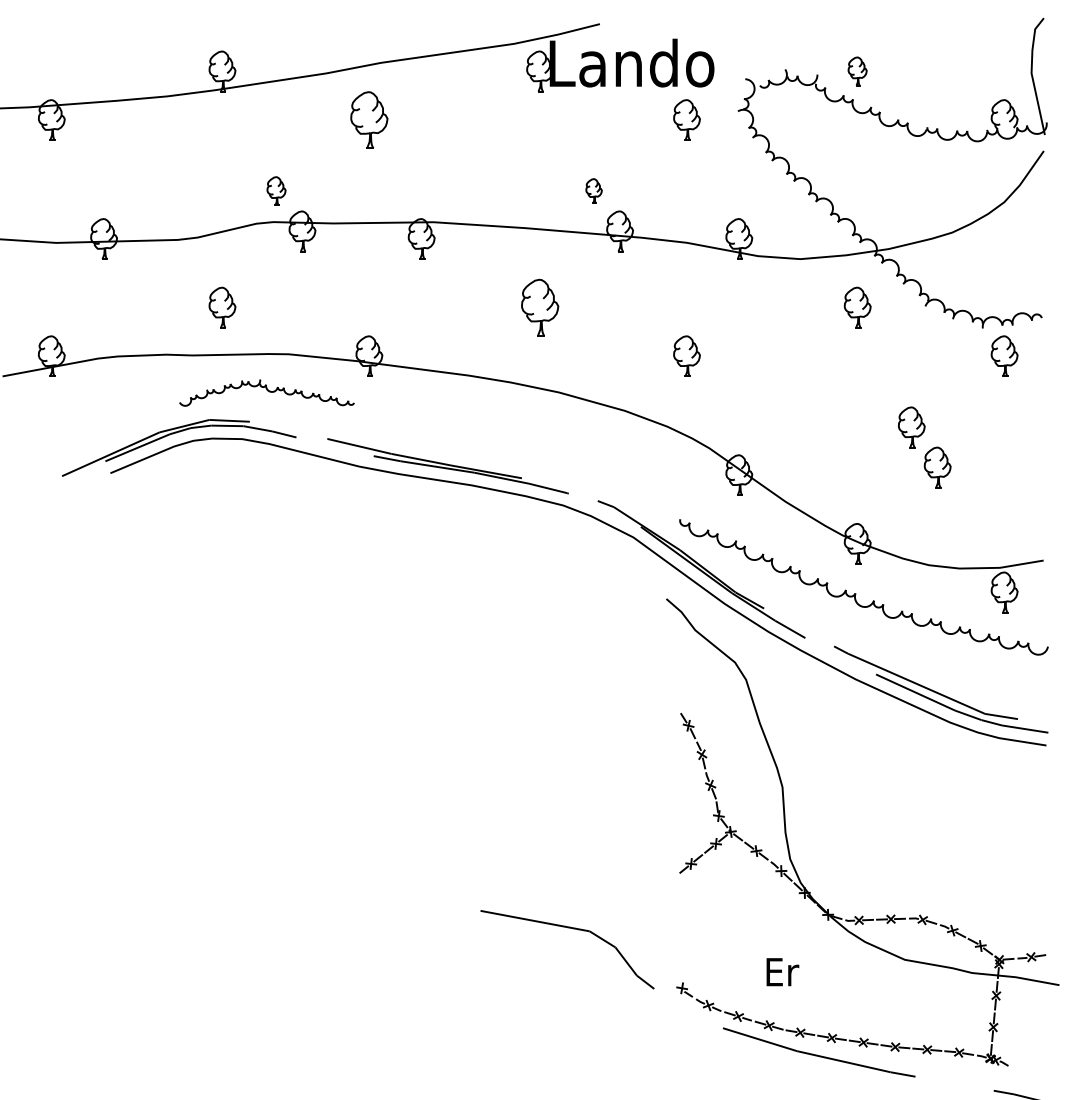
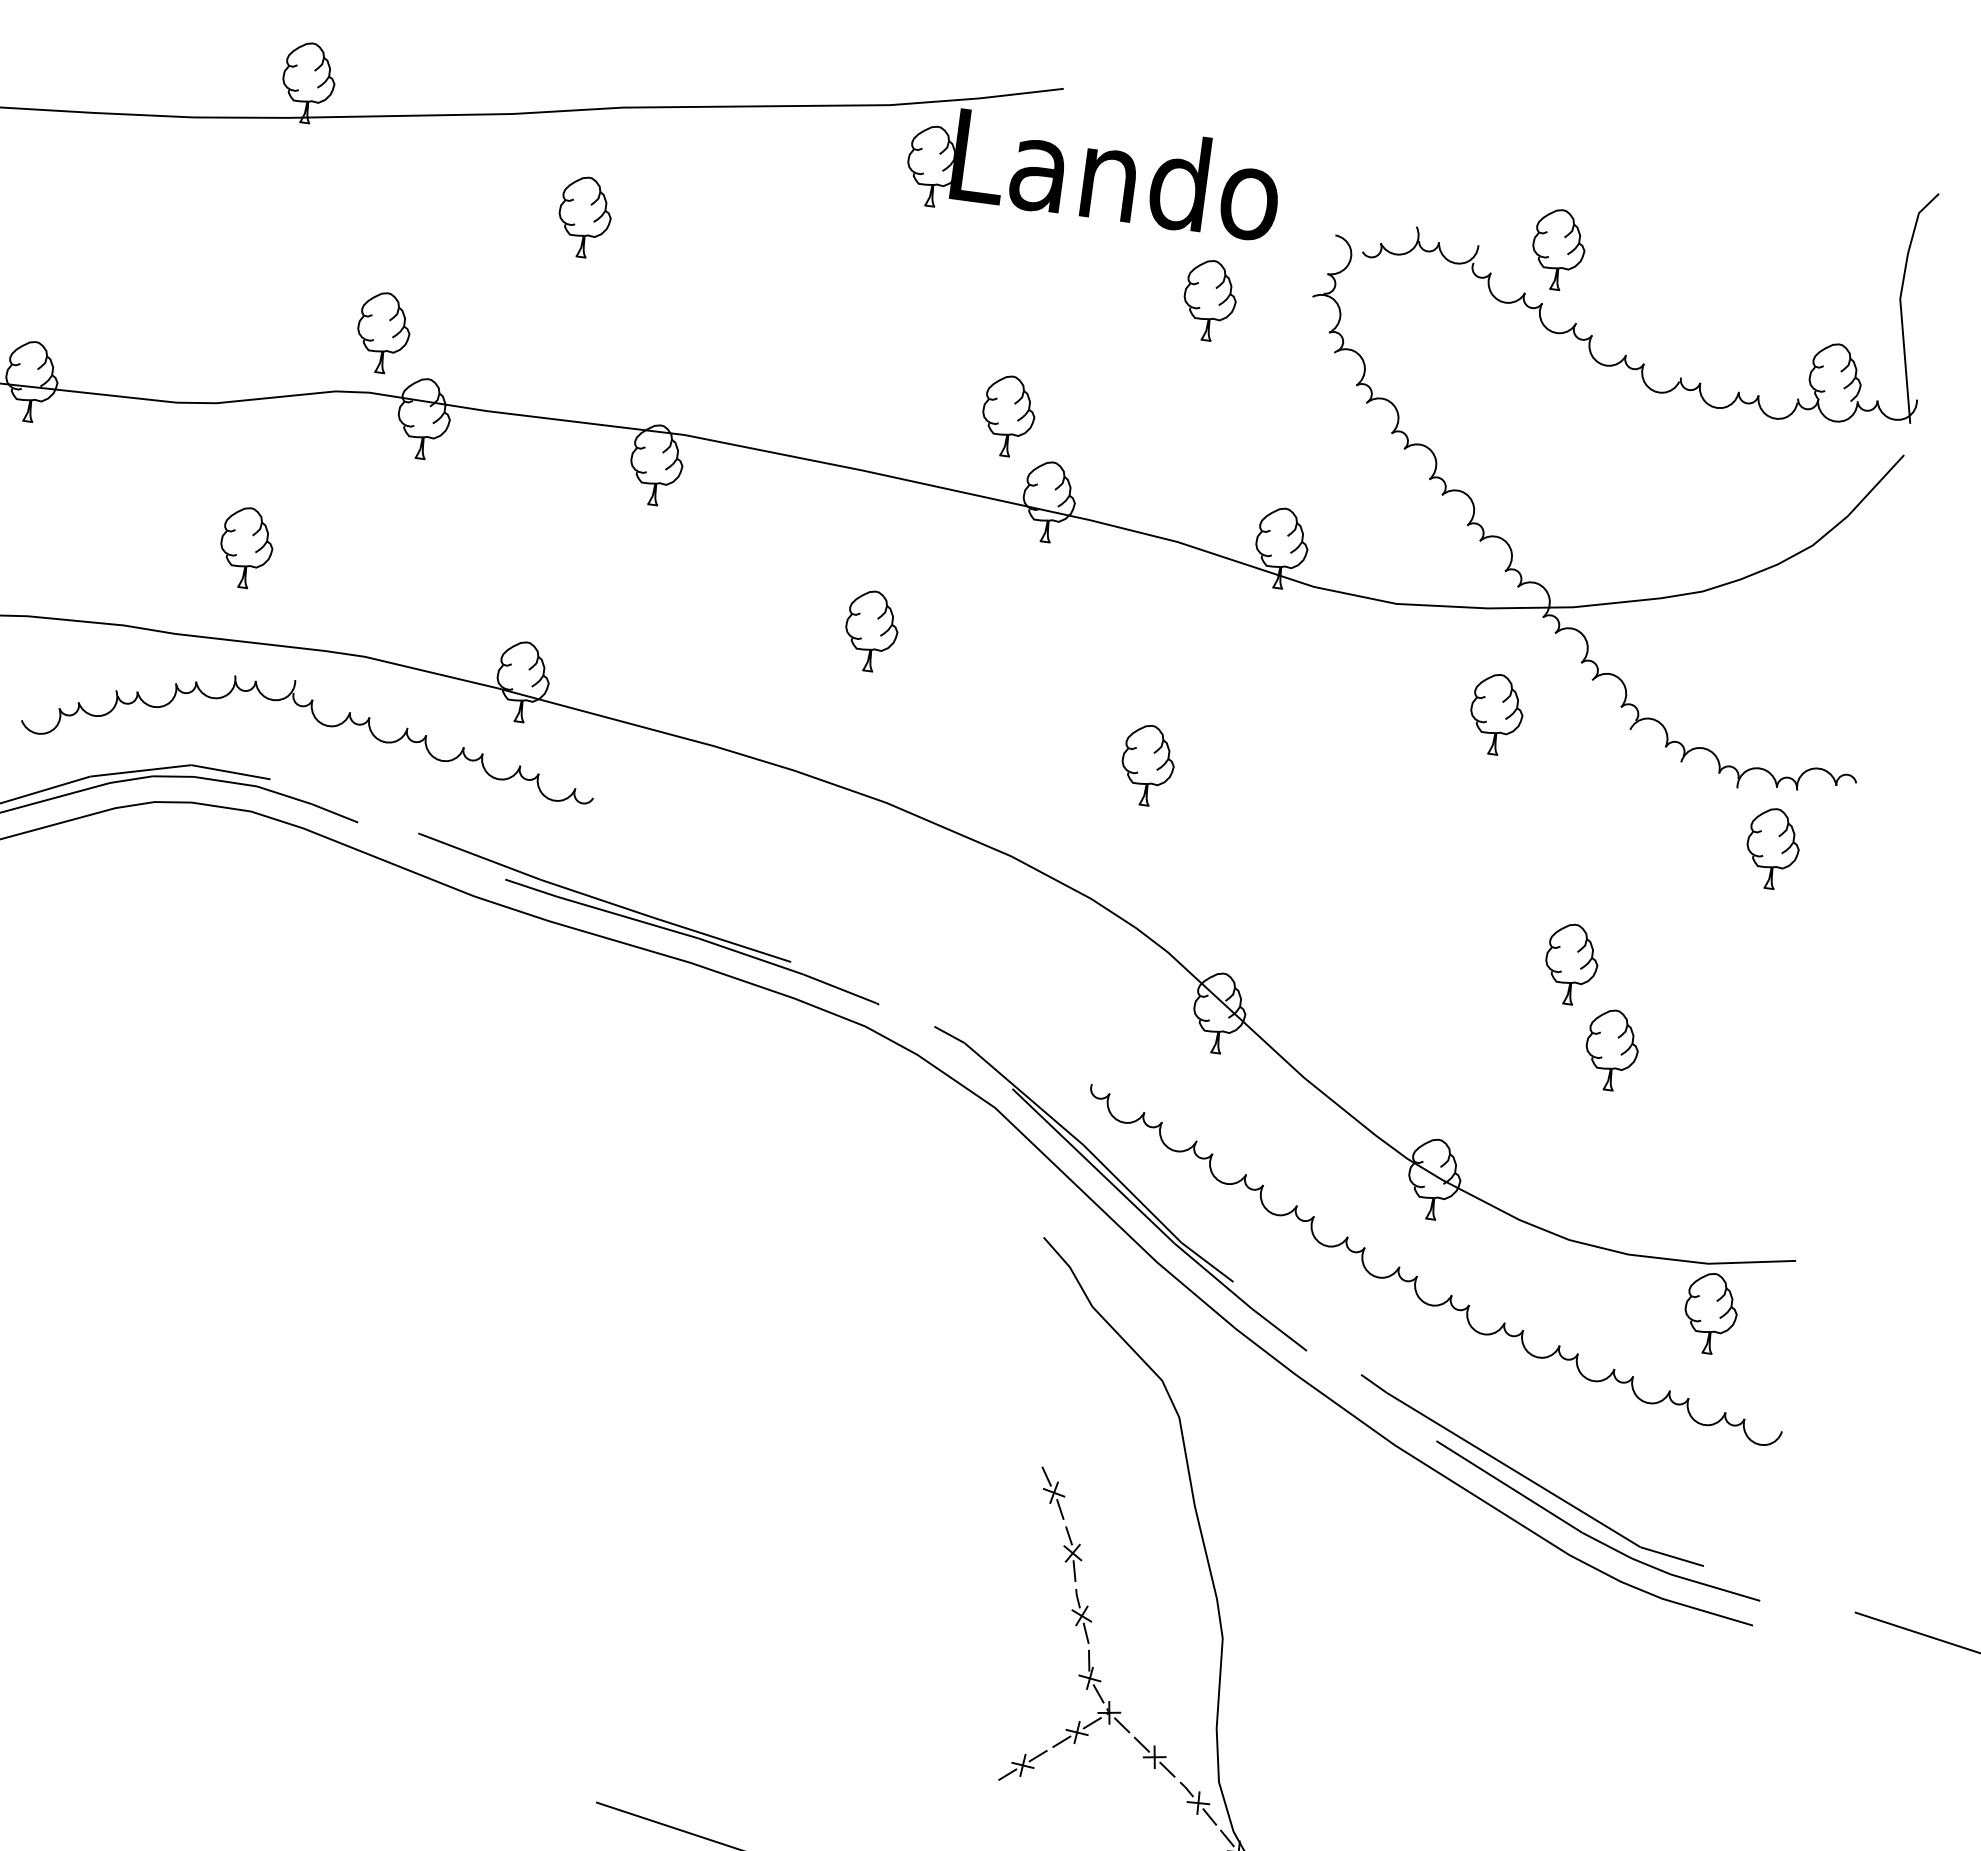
part: (857, 71) -> (1558, 249), size x1.43
part: (369, 119) -> (585, 216), size x0.71
part: (276, 190) -> (383, 331), size x1.43
part: (593, 190) -> (1007, 414), size x1.67
part: (539, 307) -> (870, 630), size x0.71
part: (266, 392) -> (310, 726), size x1.67

